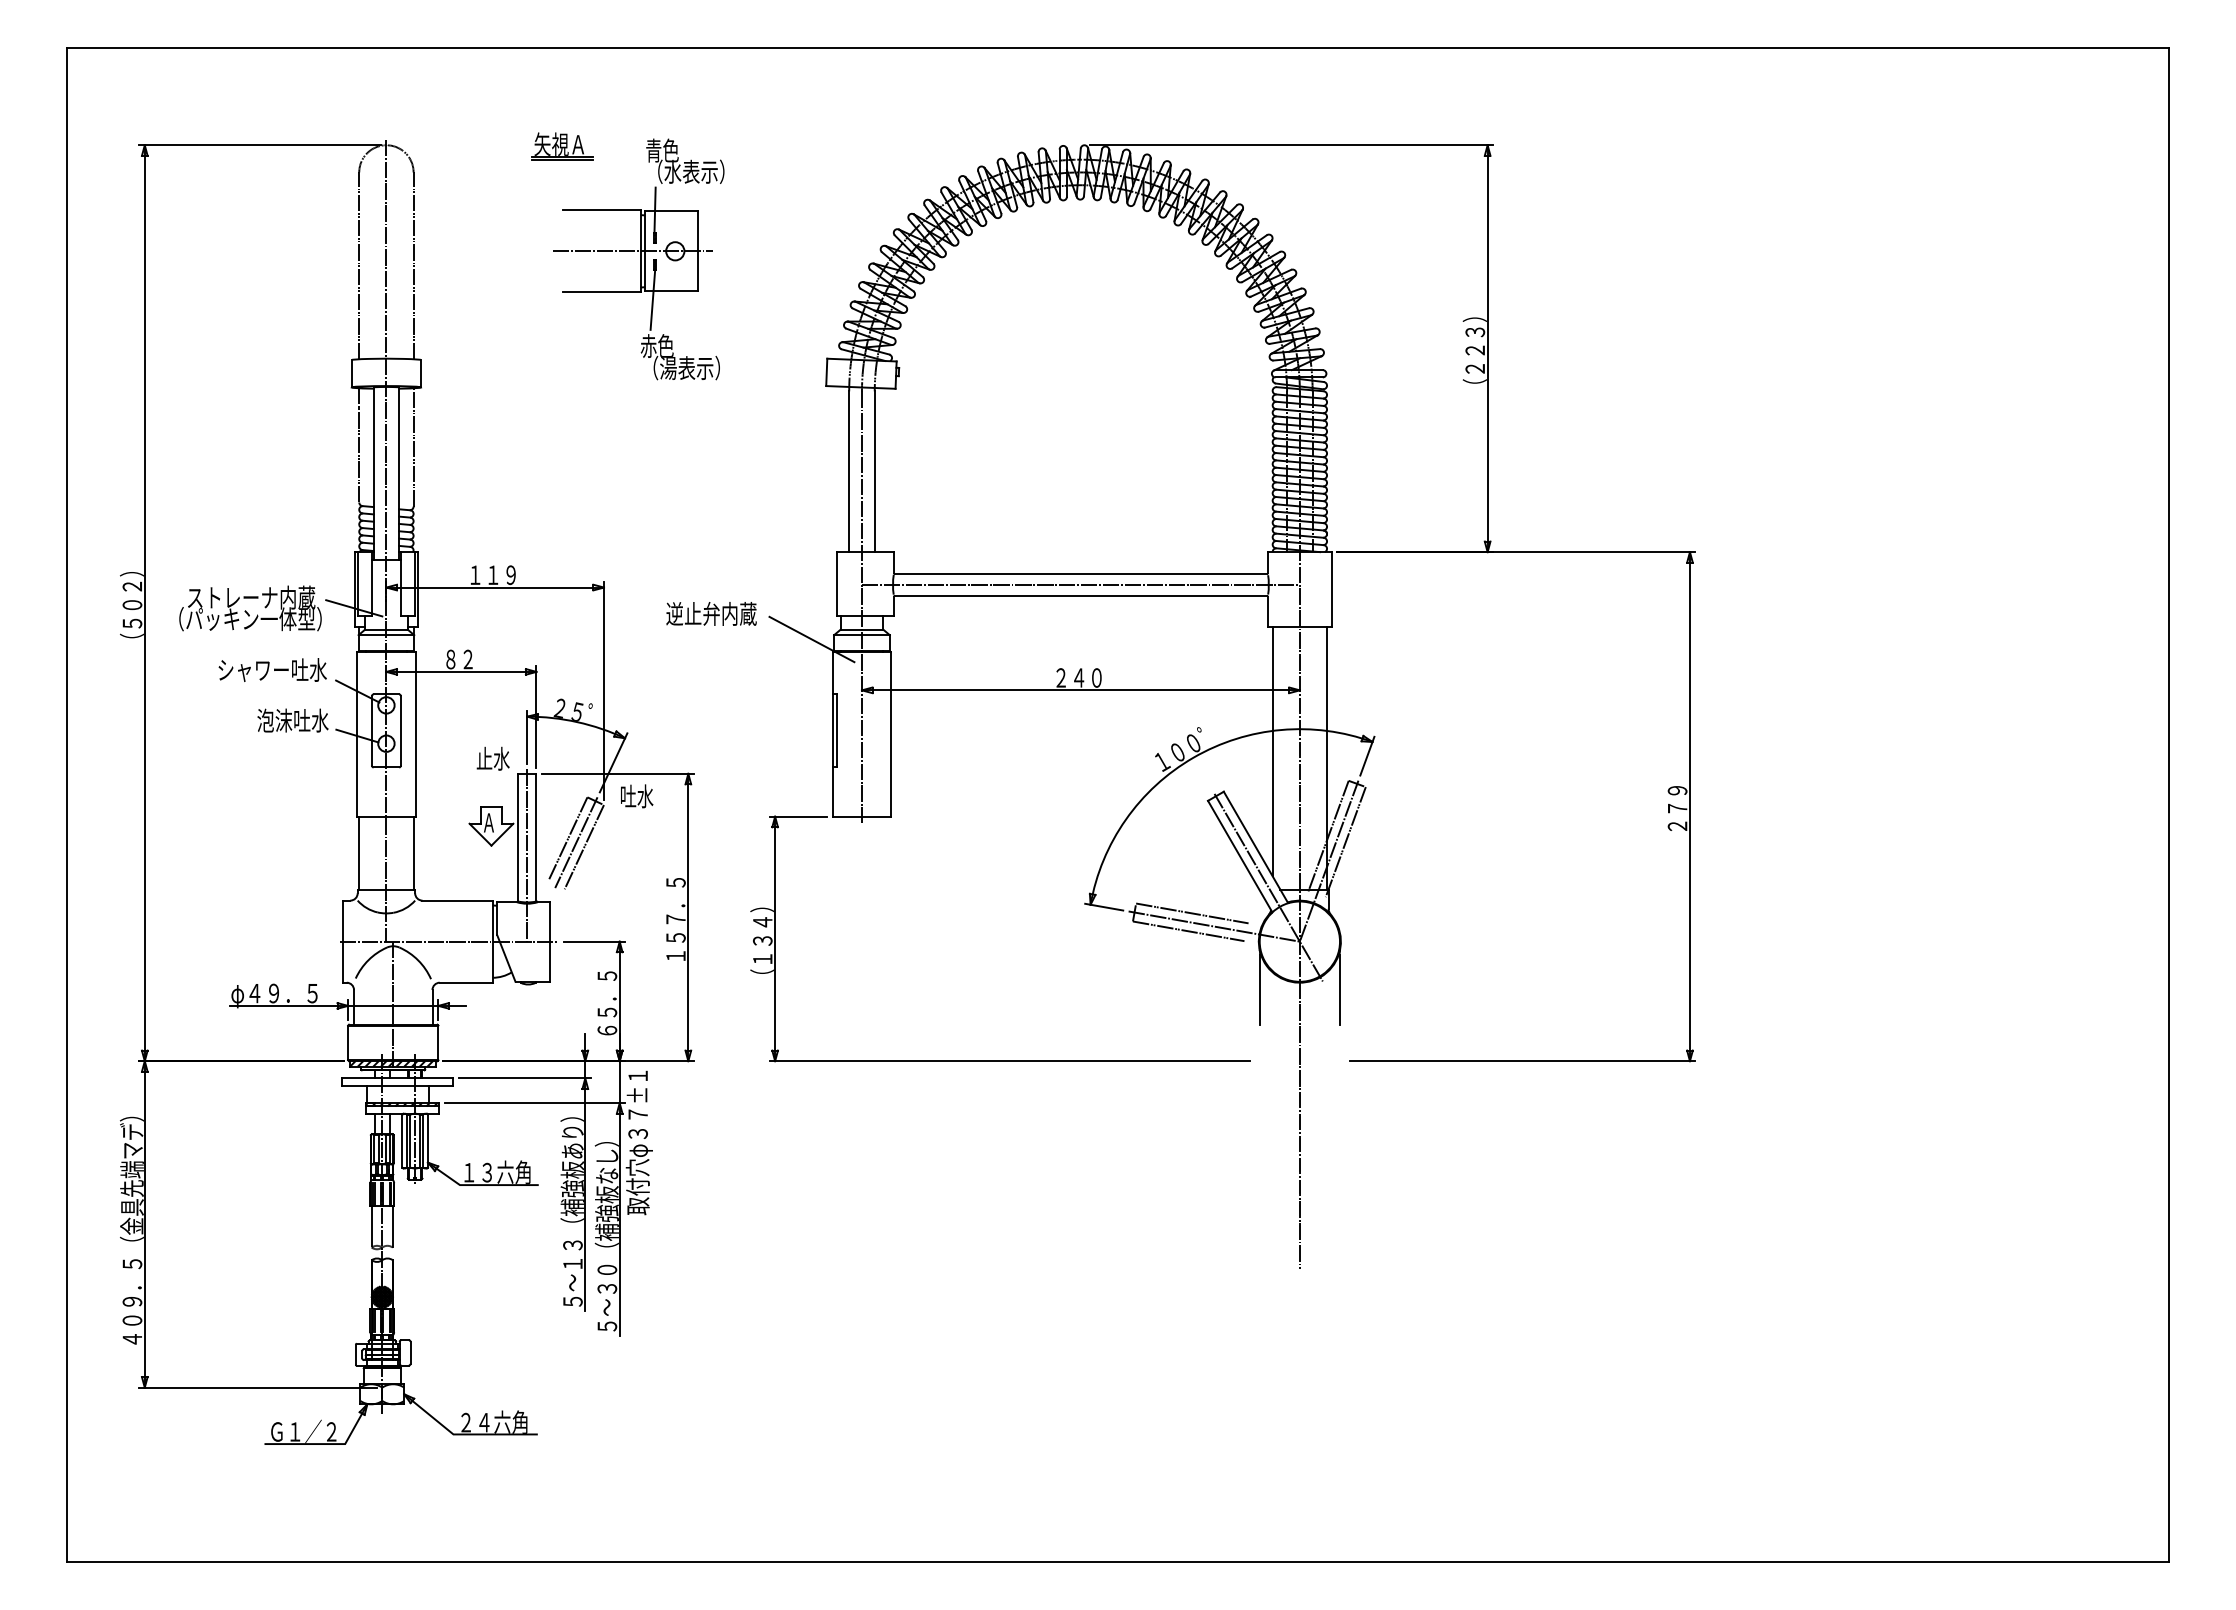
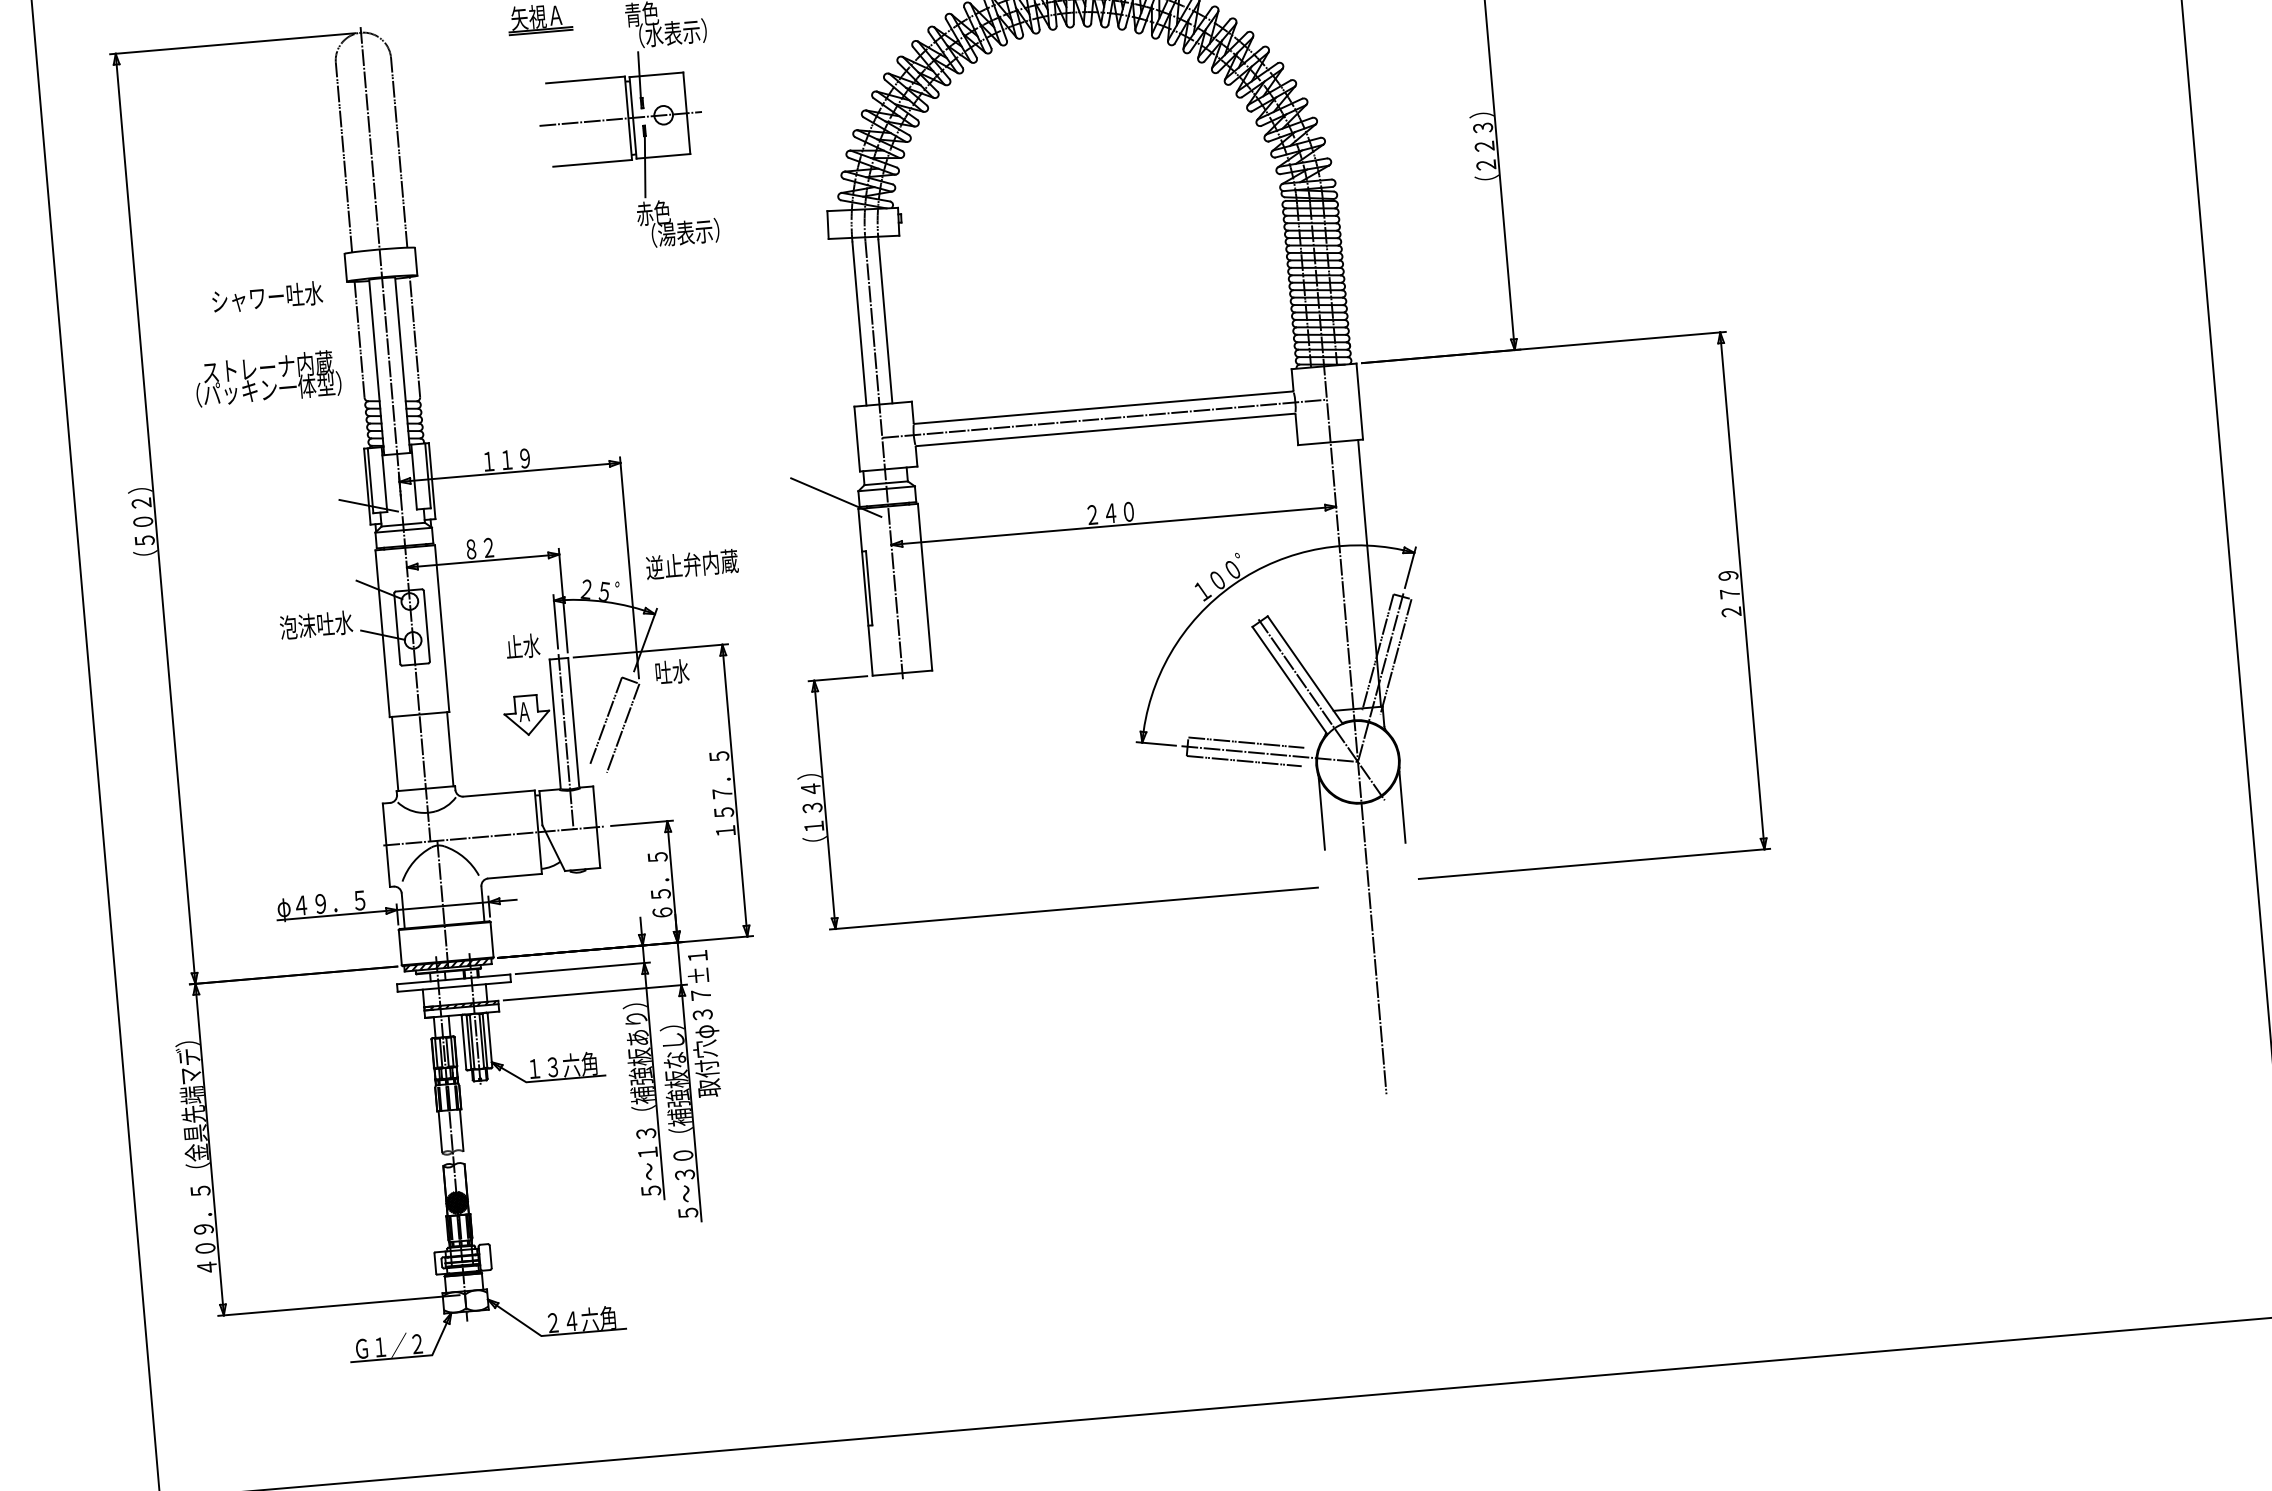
text: (250, 608) -> (268, 378), moved
text: (711, 613) -> (692, 564), moved
text: (272, 669) -> (267, 296), moved
line: (1272, 751) -> (1313, 571), removed
line: (576, 842) -> (614, 724), removed

